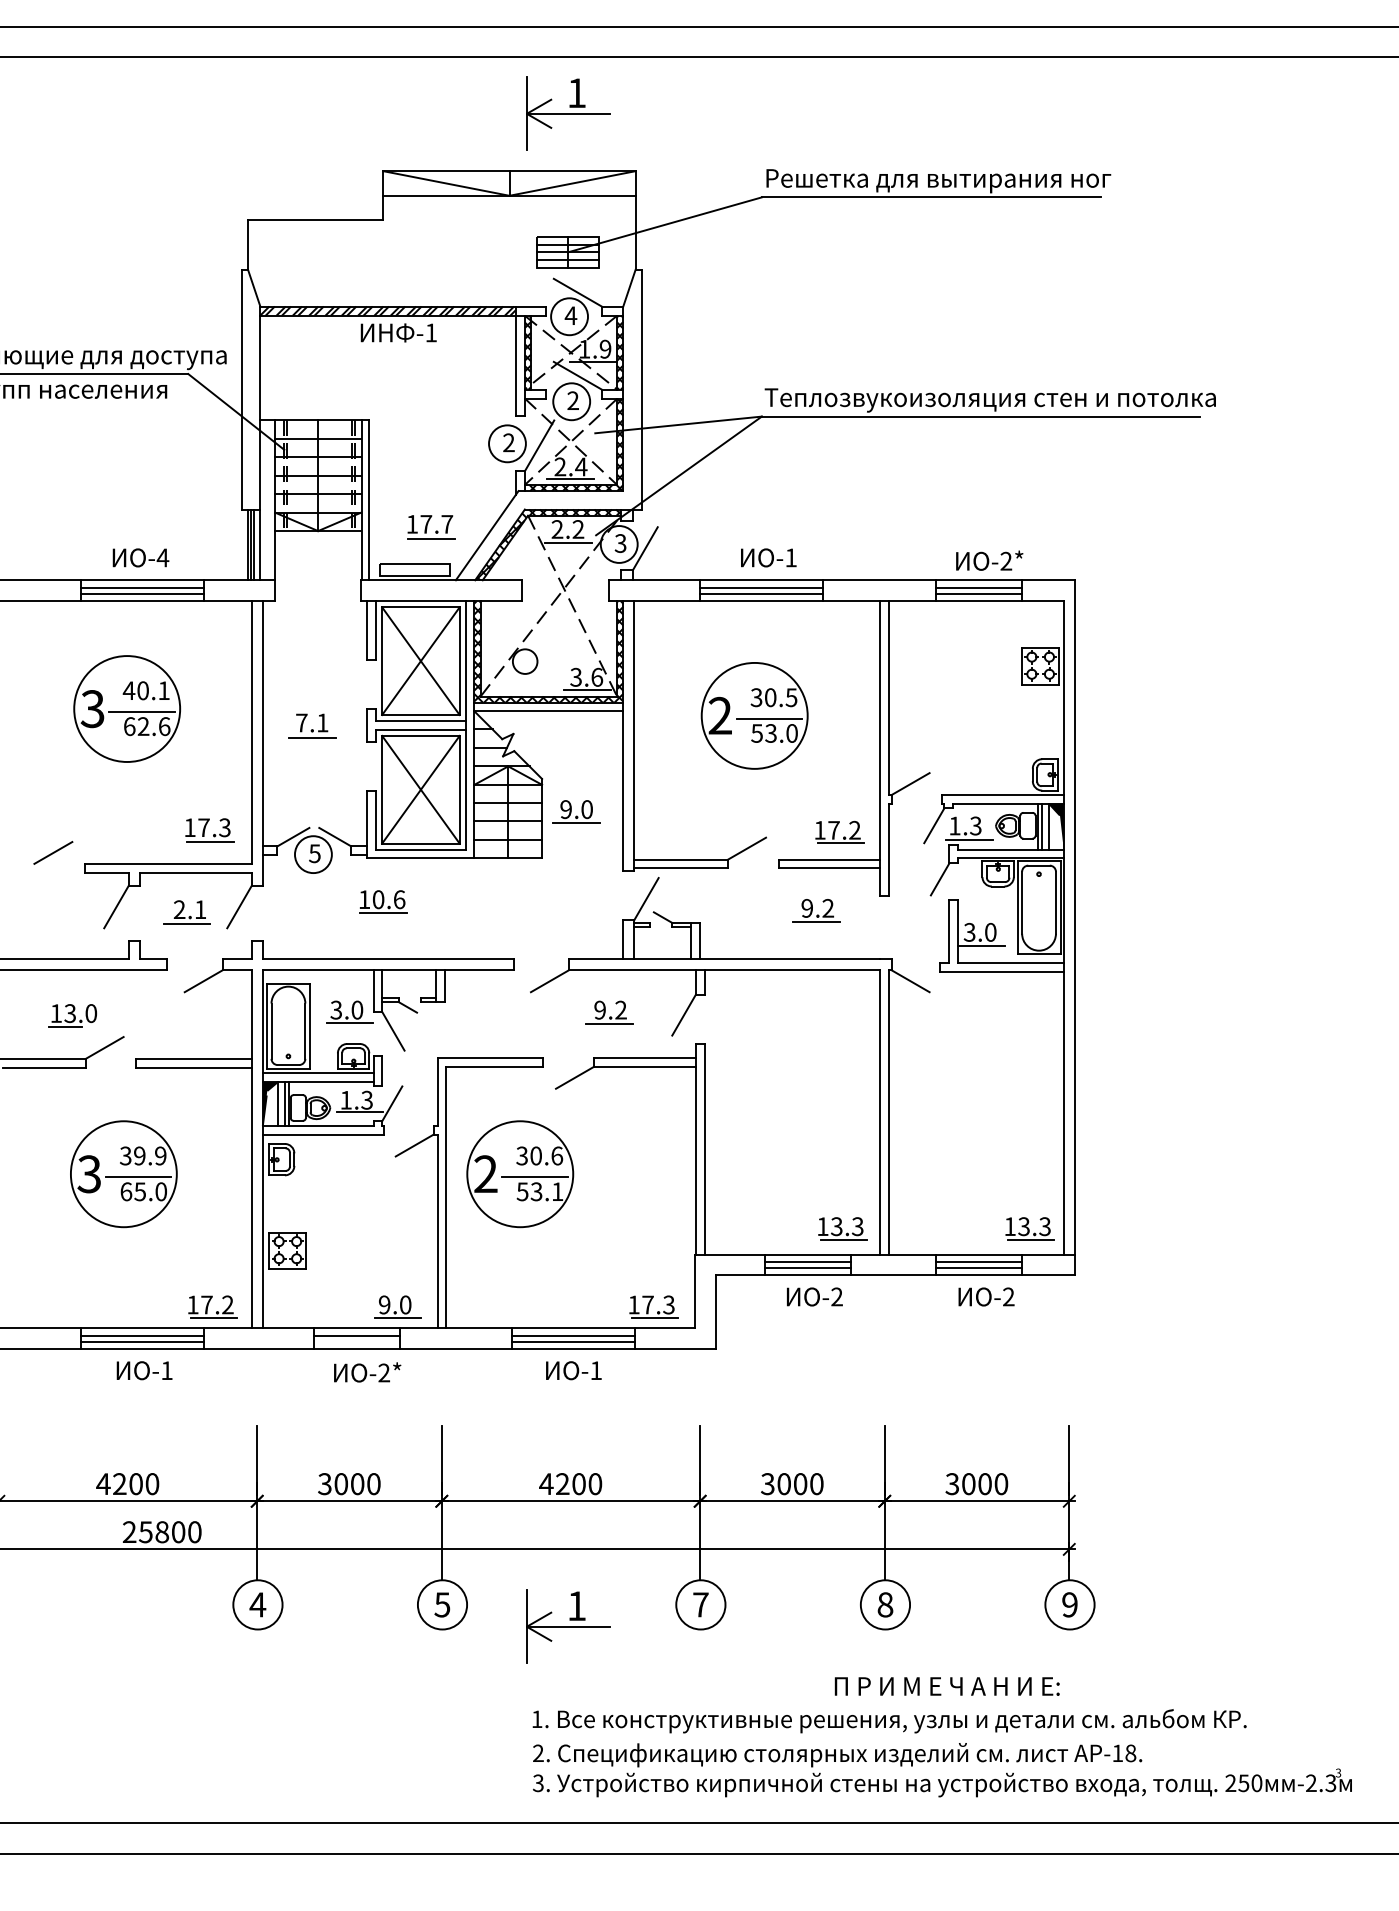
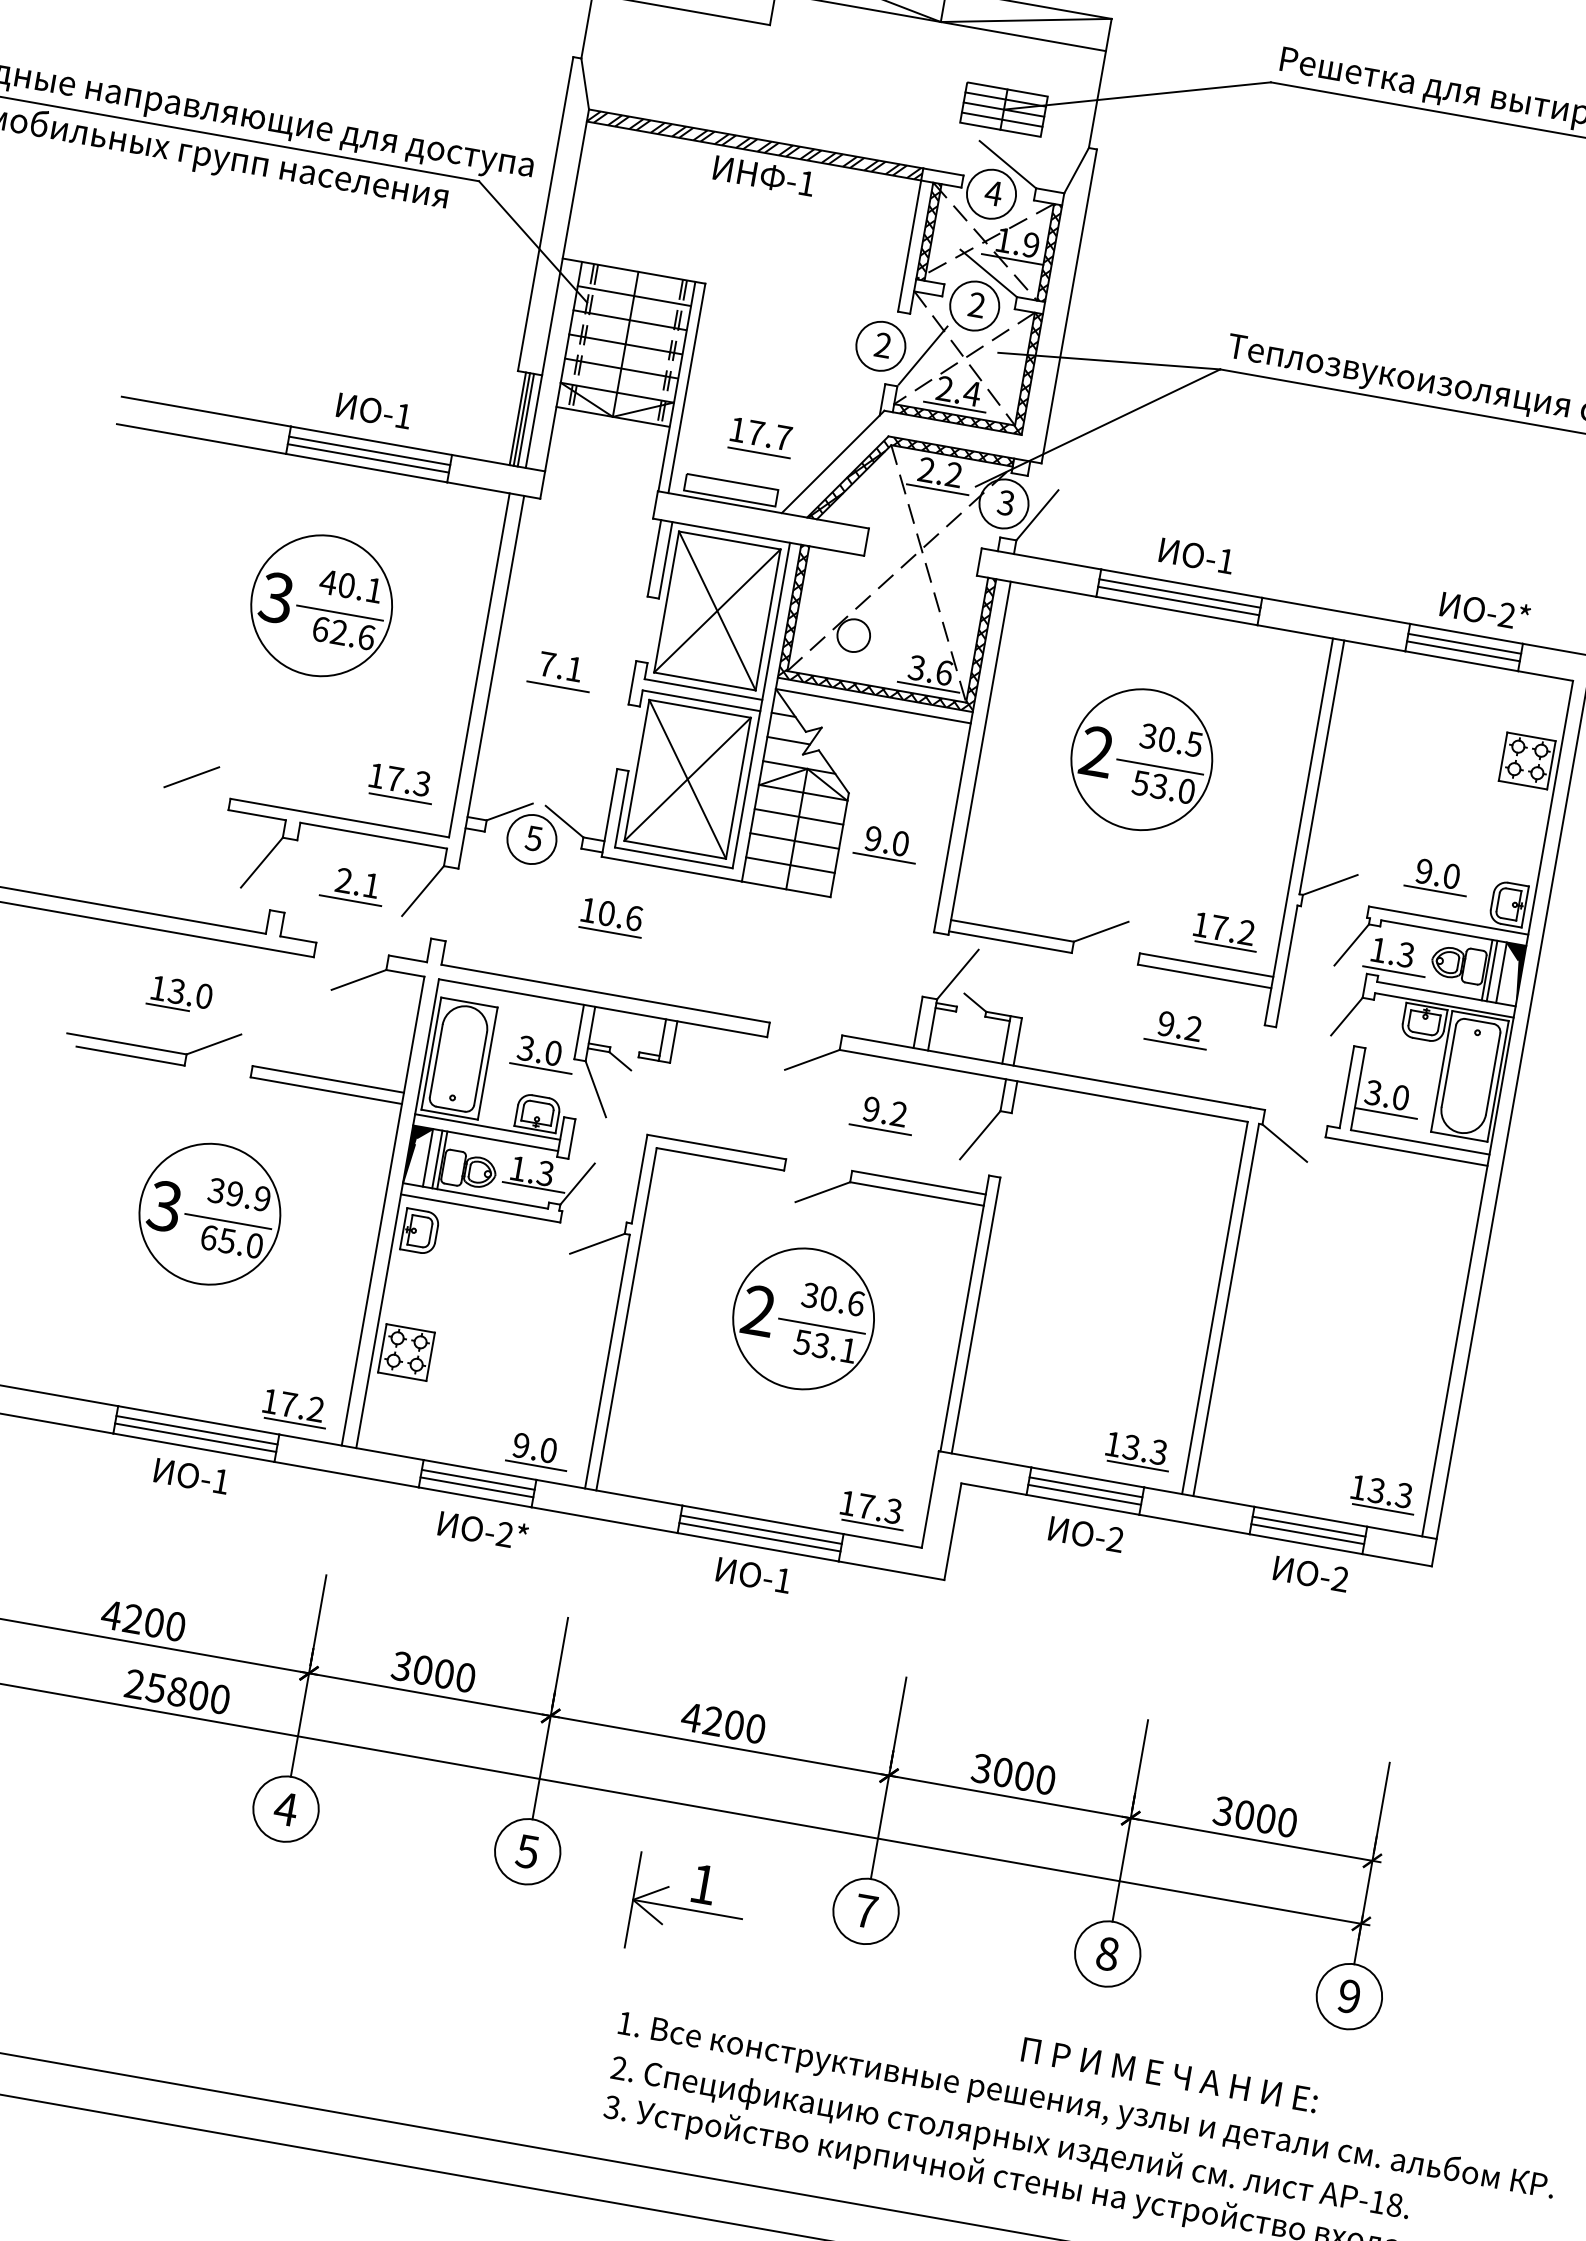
text: (162, 557) -> (402, 415), -4 -> -1
part: (989, 763) -> (1438, 876), added
part: (520, 1174) -> (803, 1319), moved
line: (357, 1341) -> (477, 1487), added

